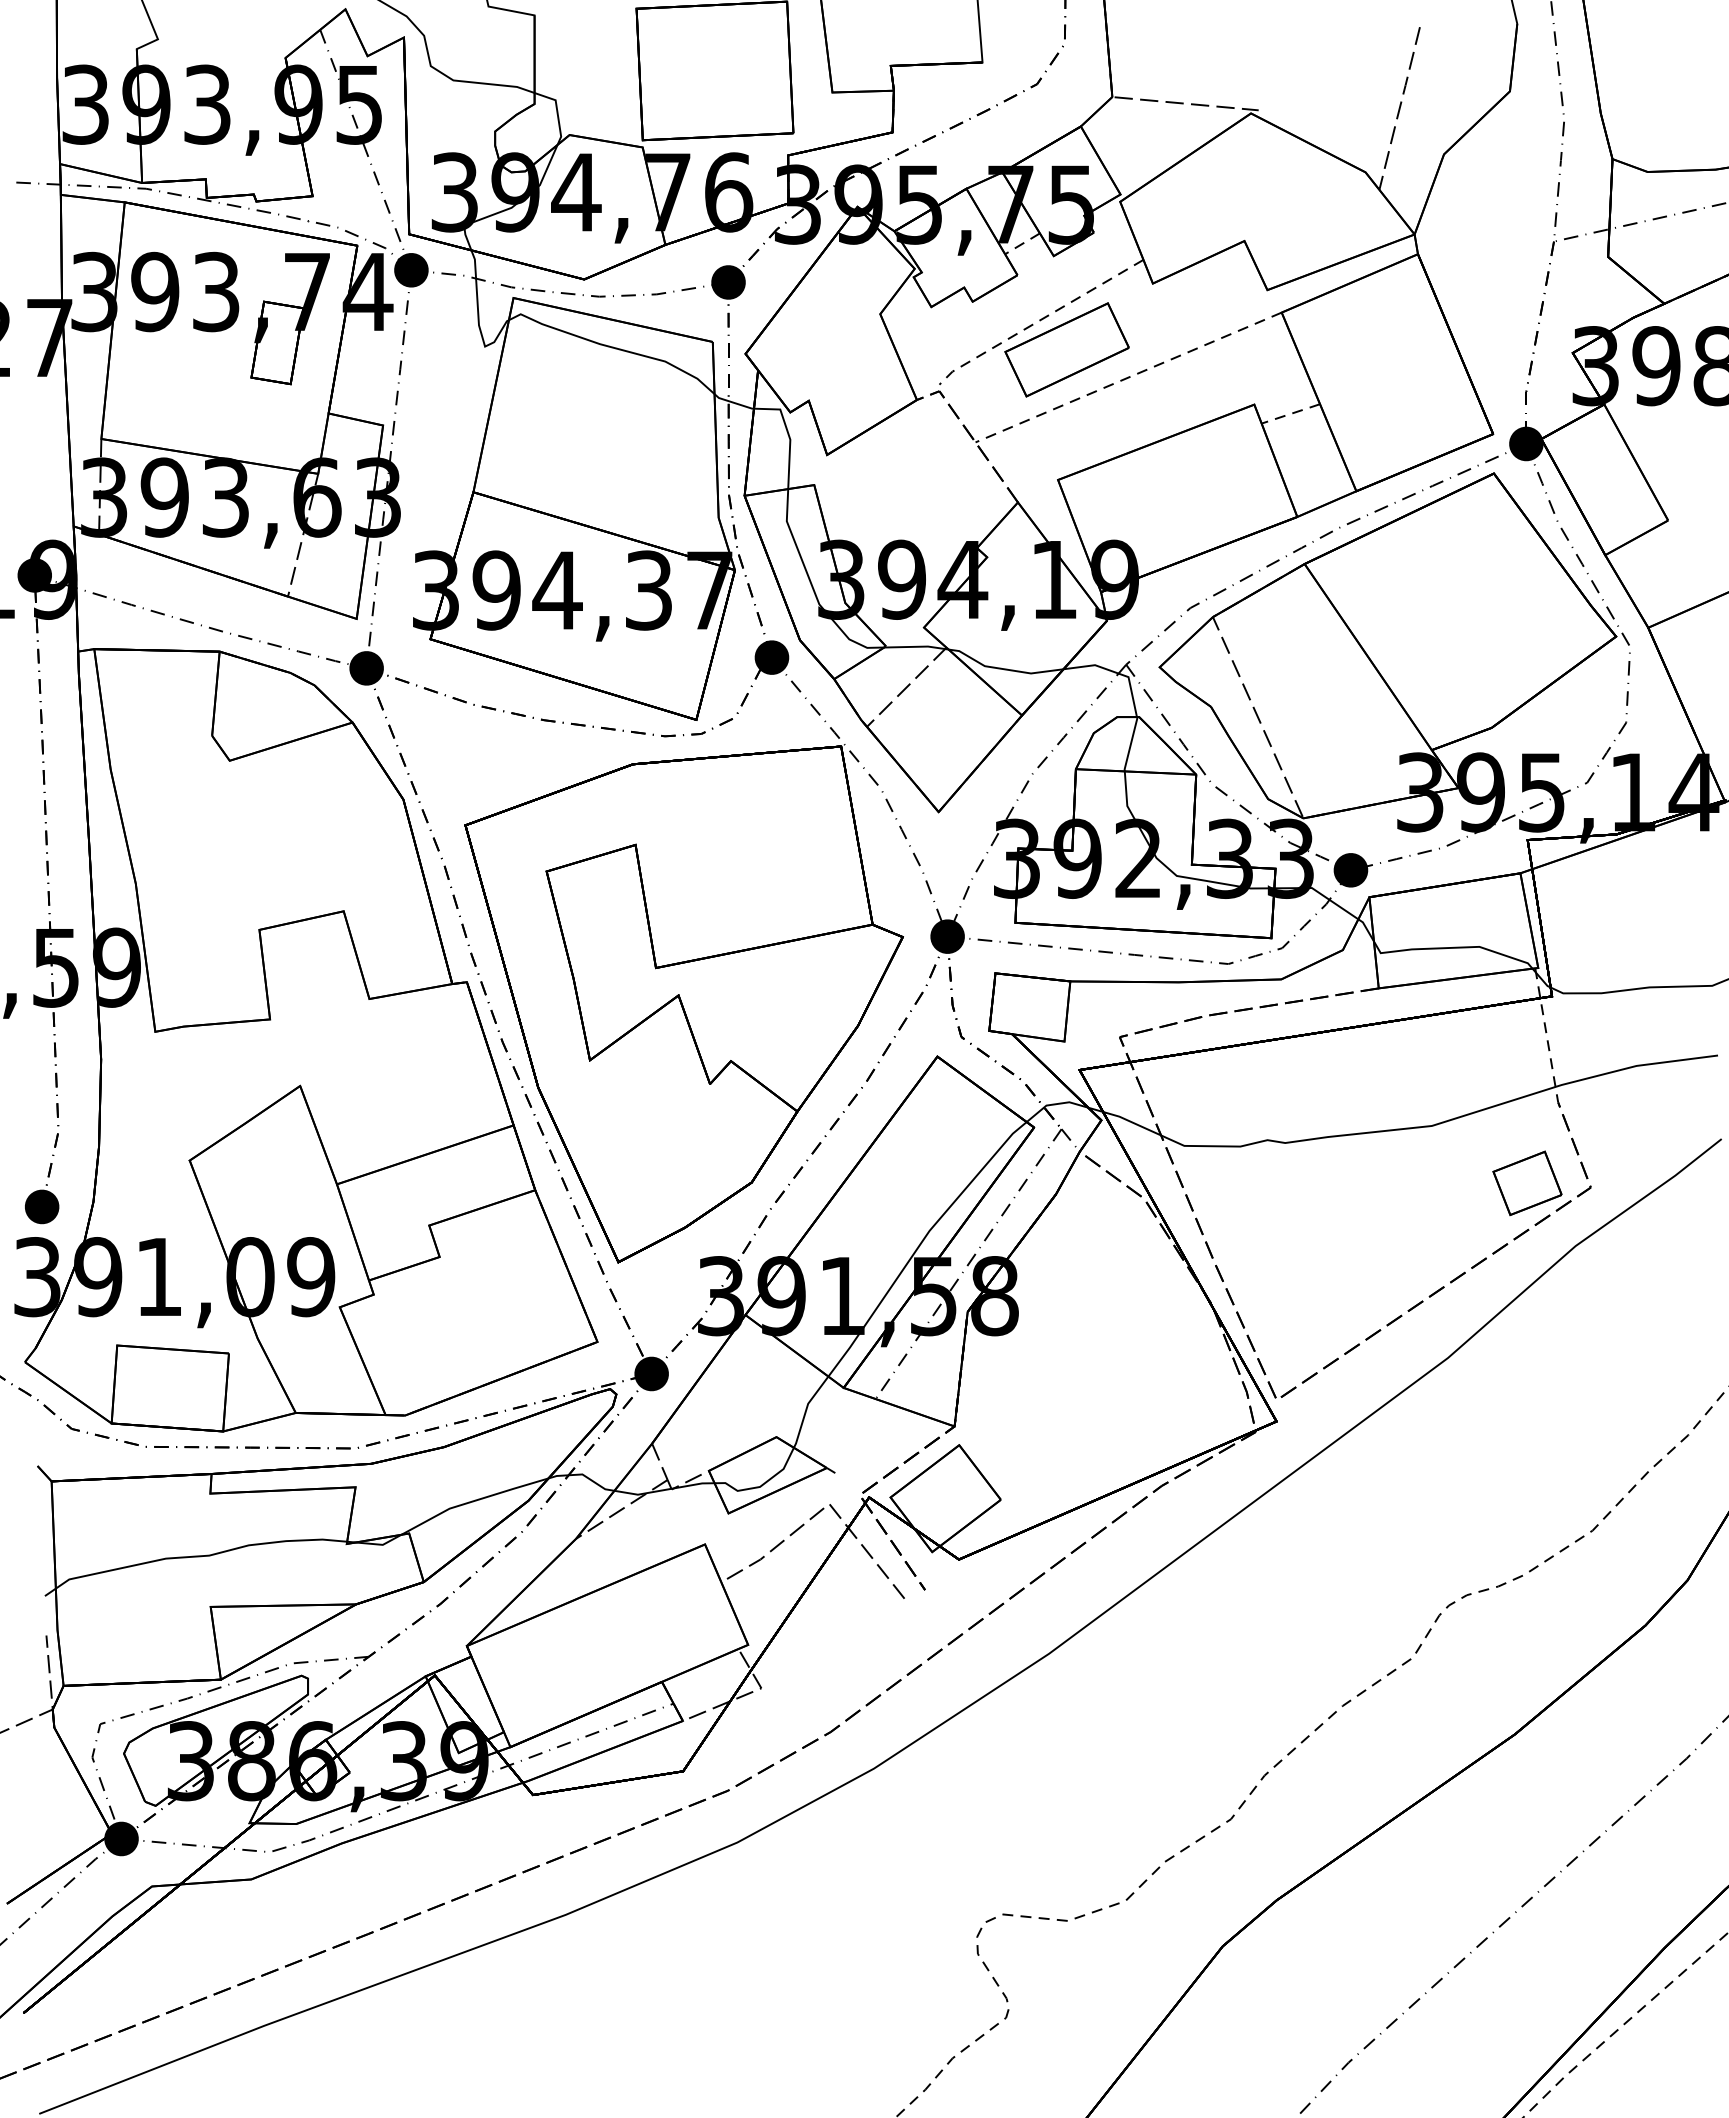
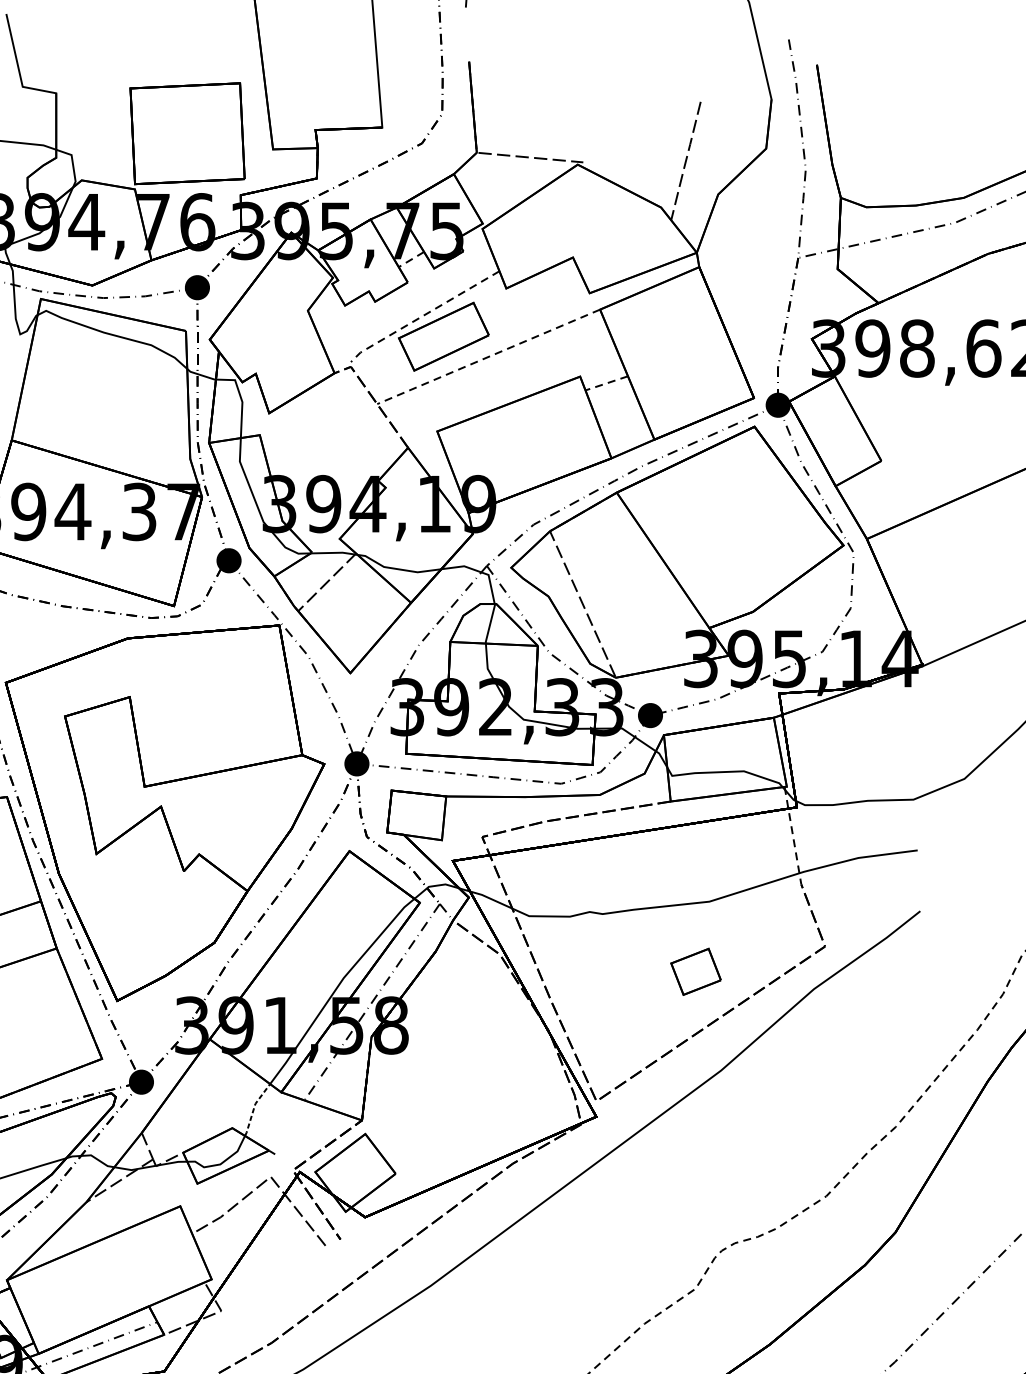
part: (1527, 1182) -> (696, 971), moved
line: (806, 1409) -> (254, 1108), solid -> dashed

